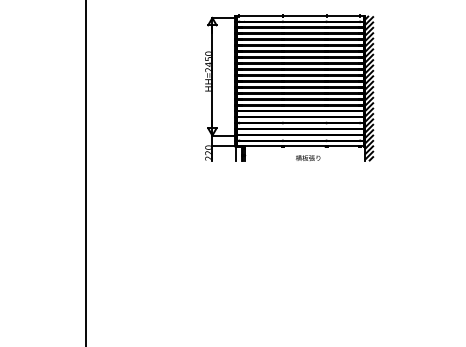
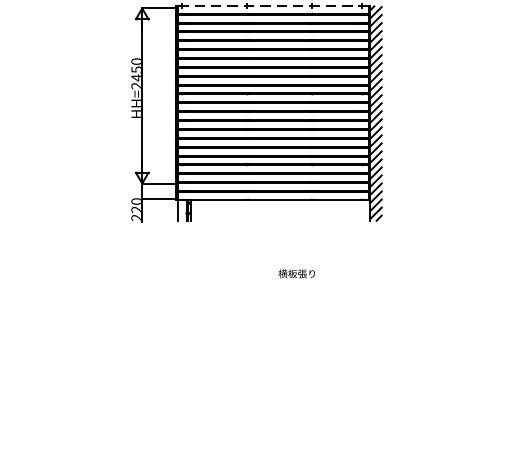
line: (300, 16) -> (273, 6), solid -> dashed
text: (308, 157) -> (297, 272), moved

